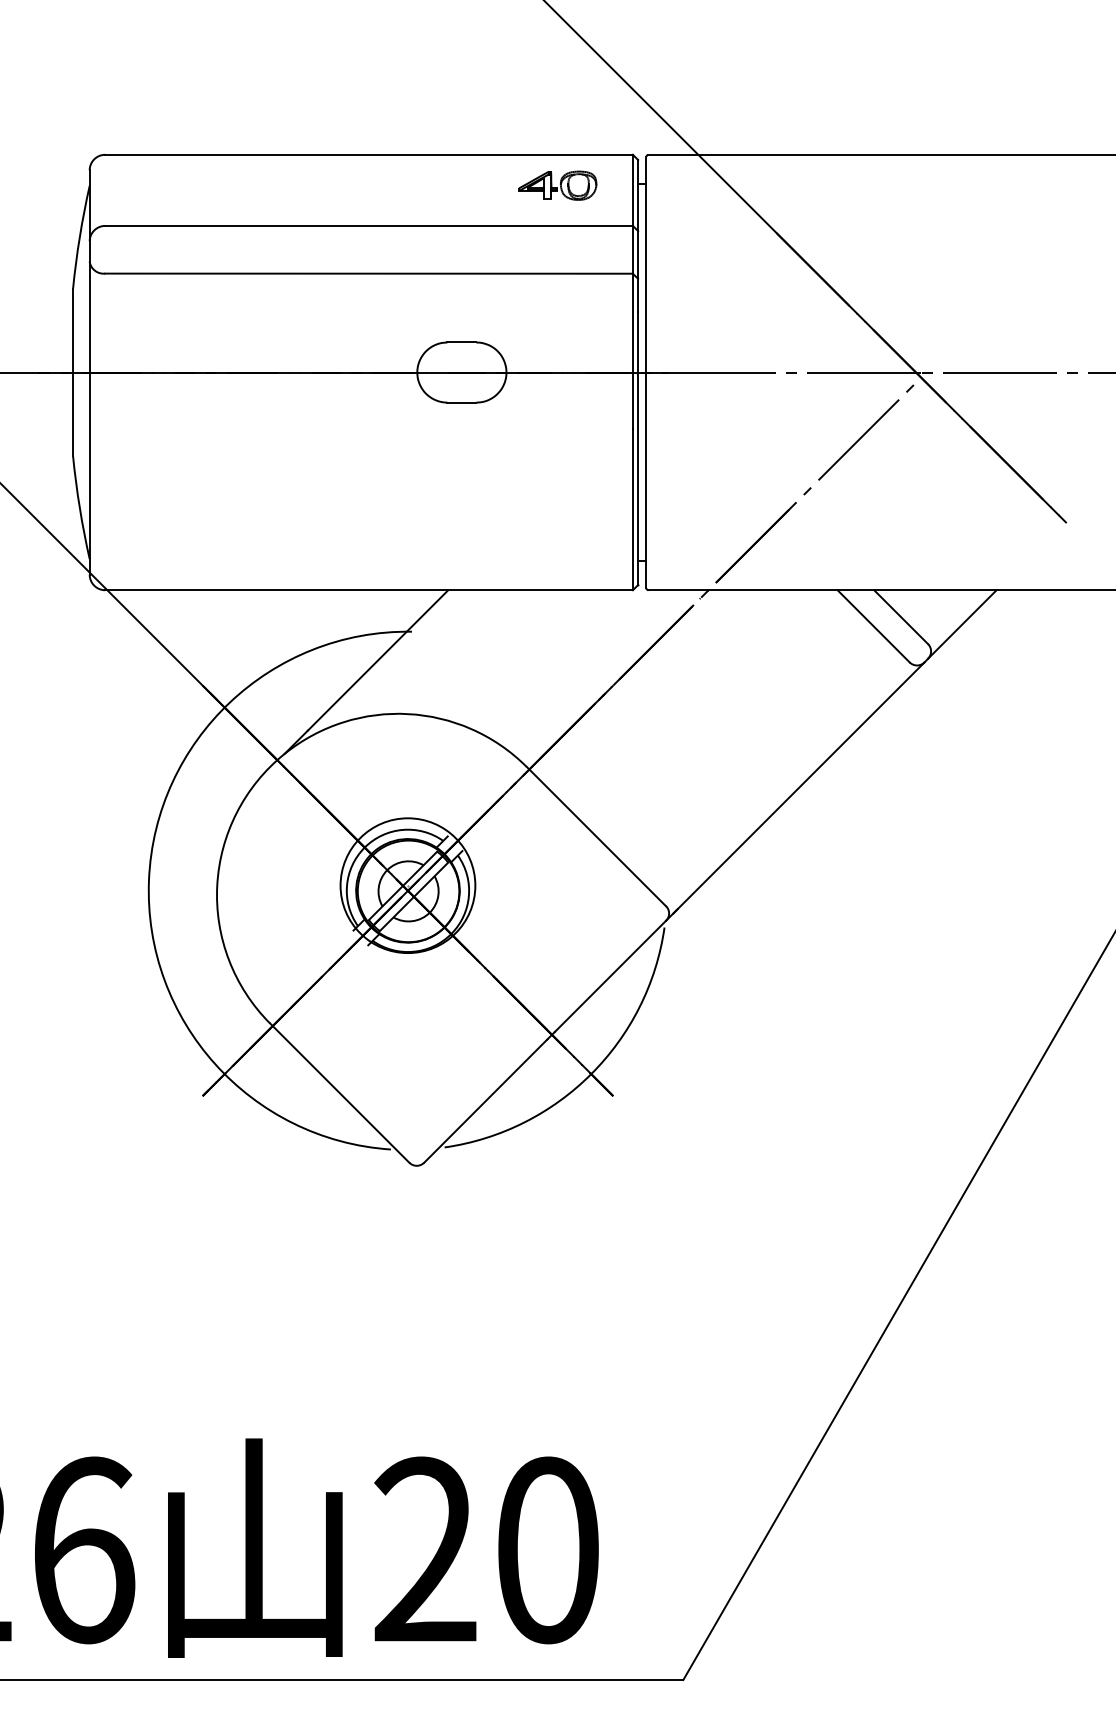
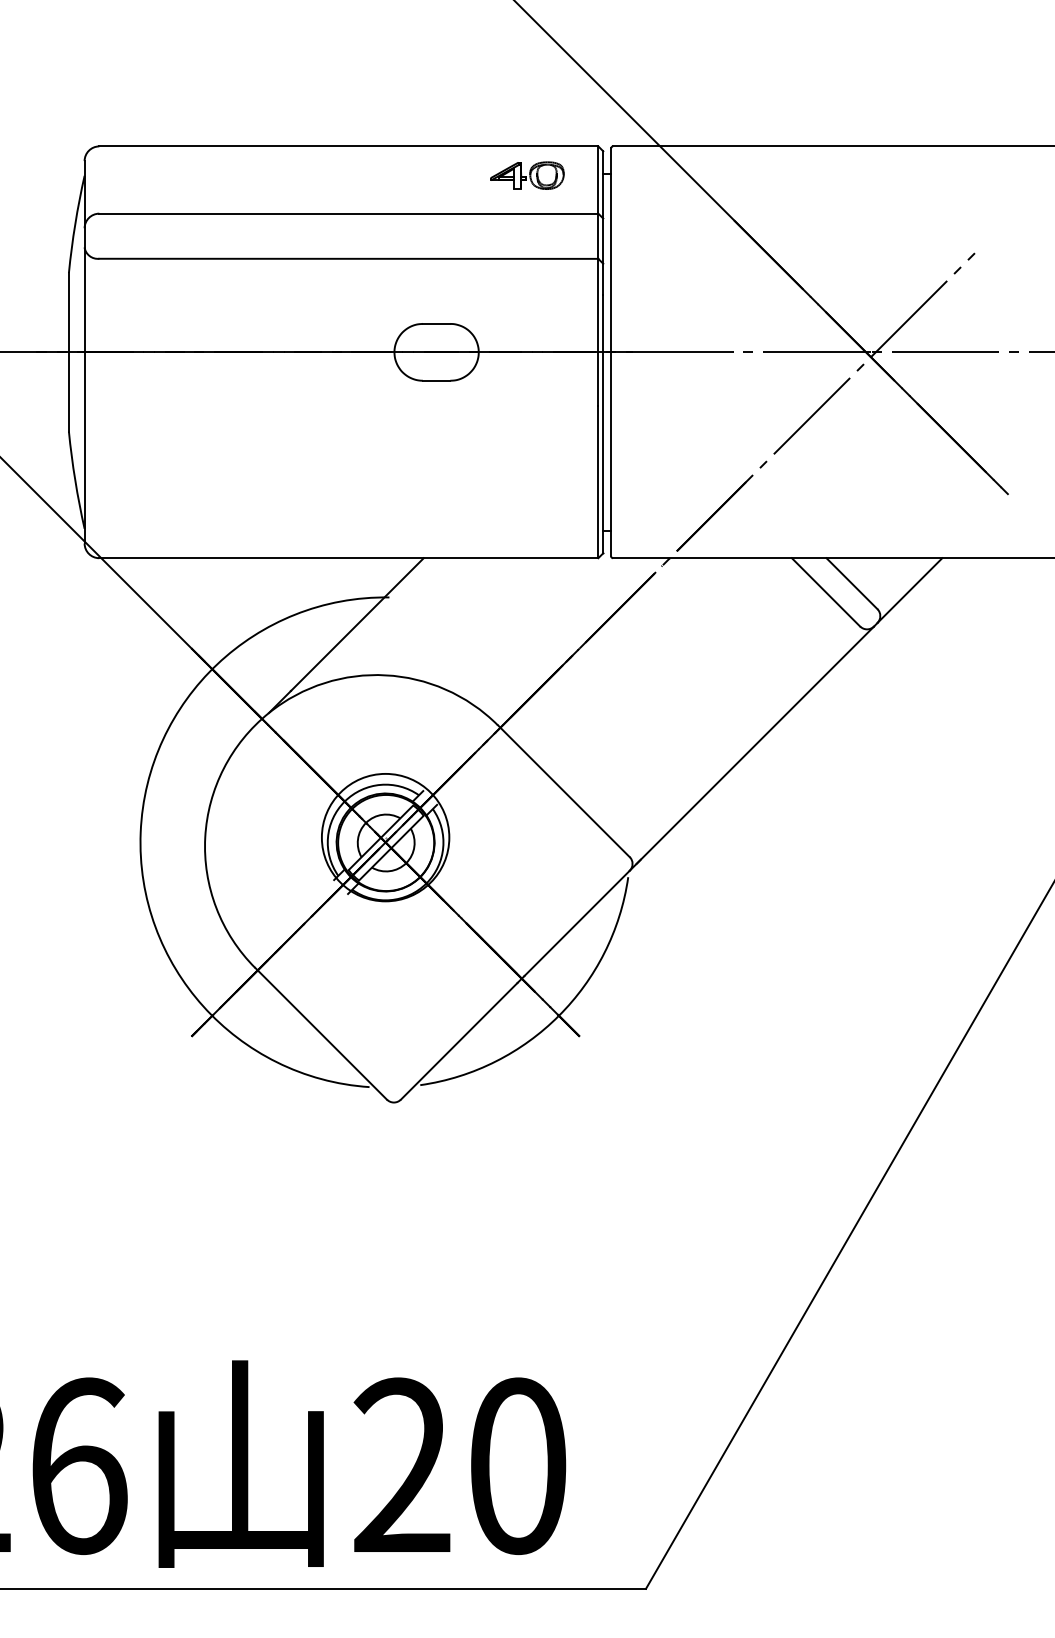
line: (976, 322) -> (923, 305), added

